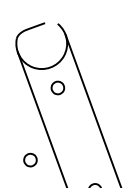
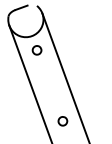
part: (29, 160) -> (17, 100), removed

